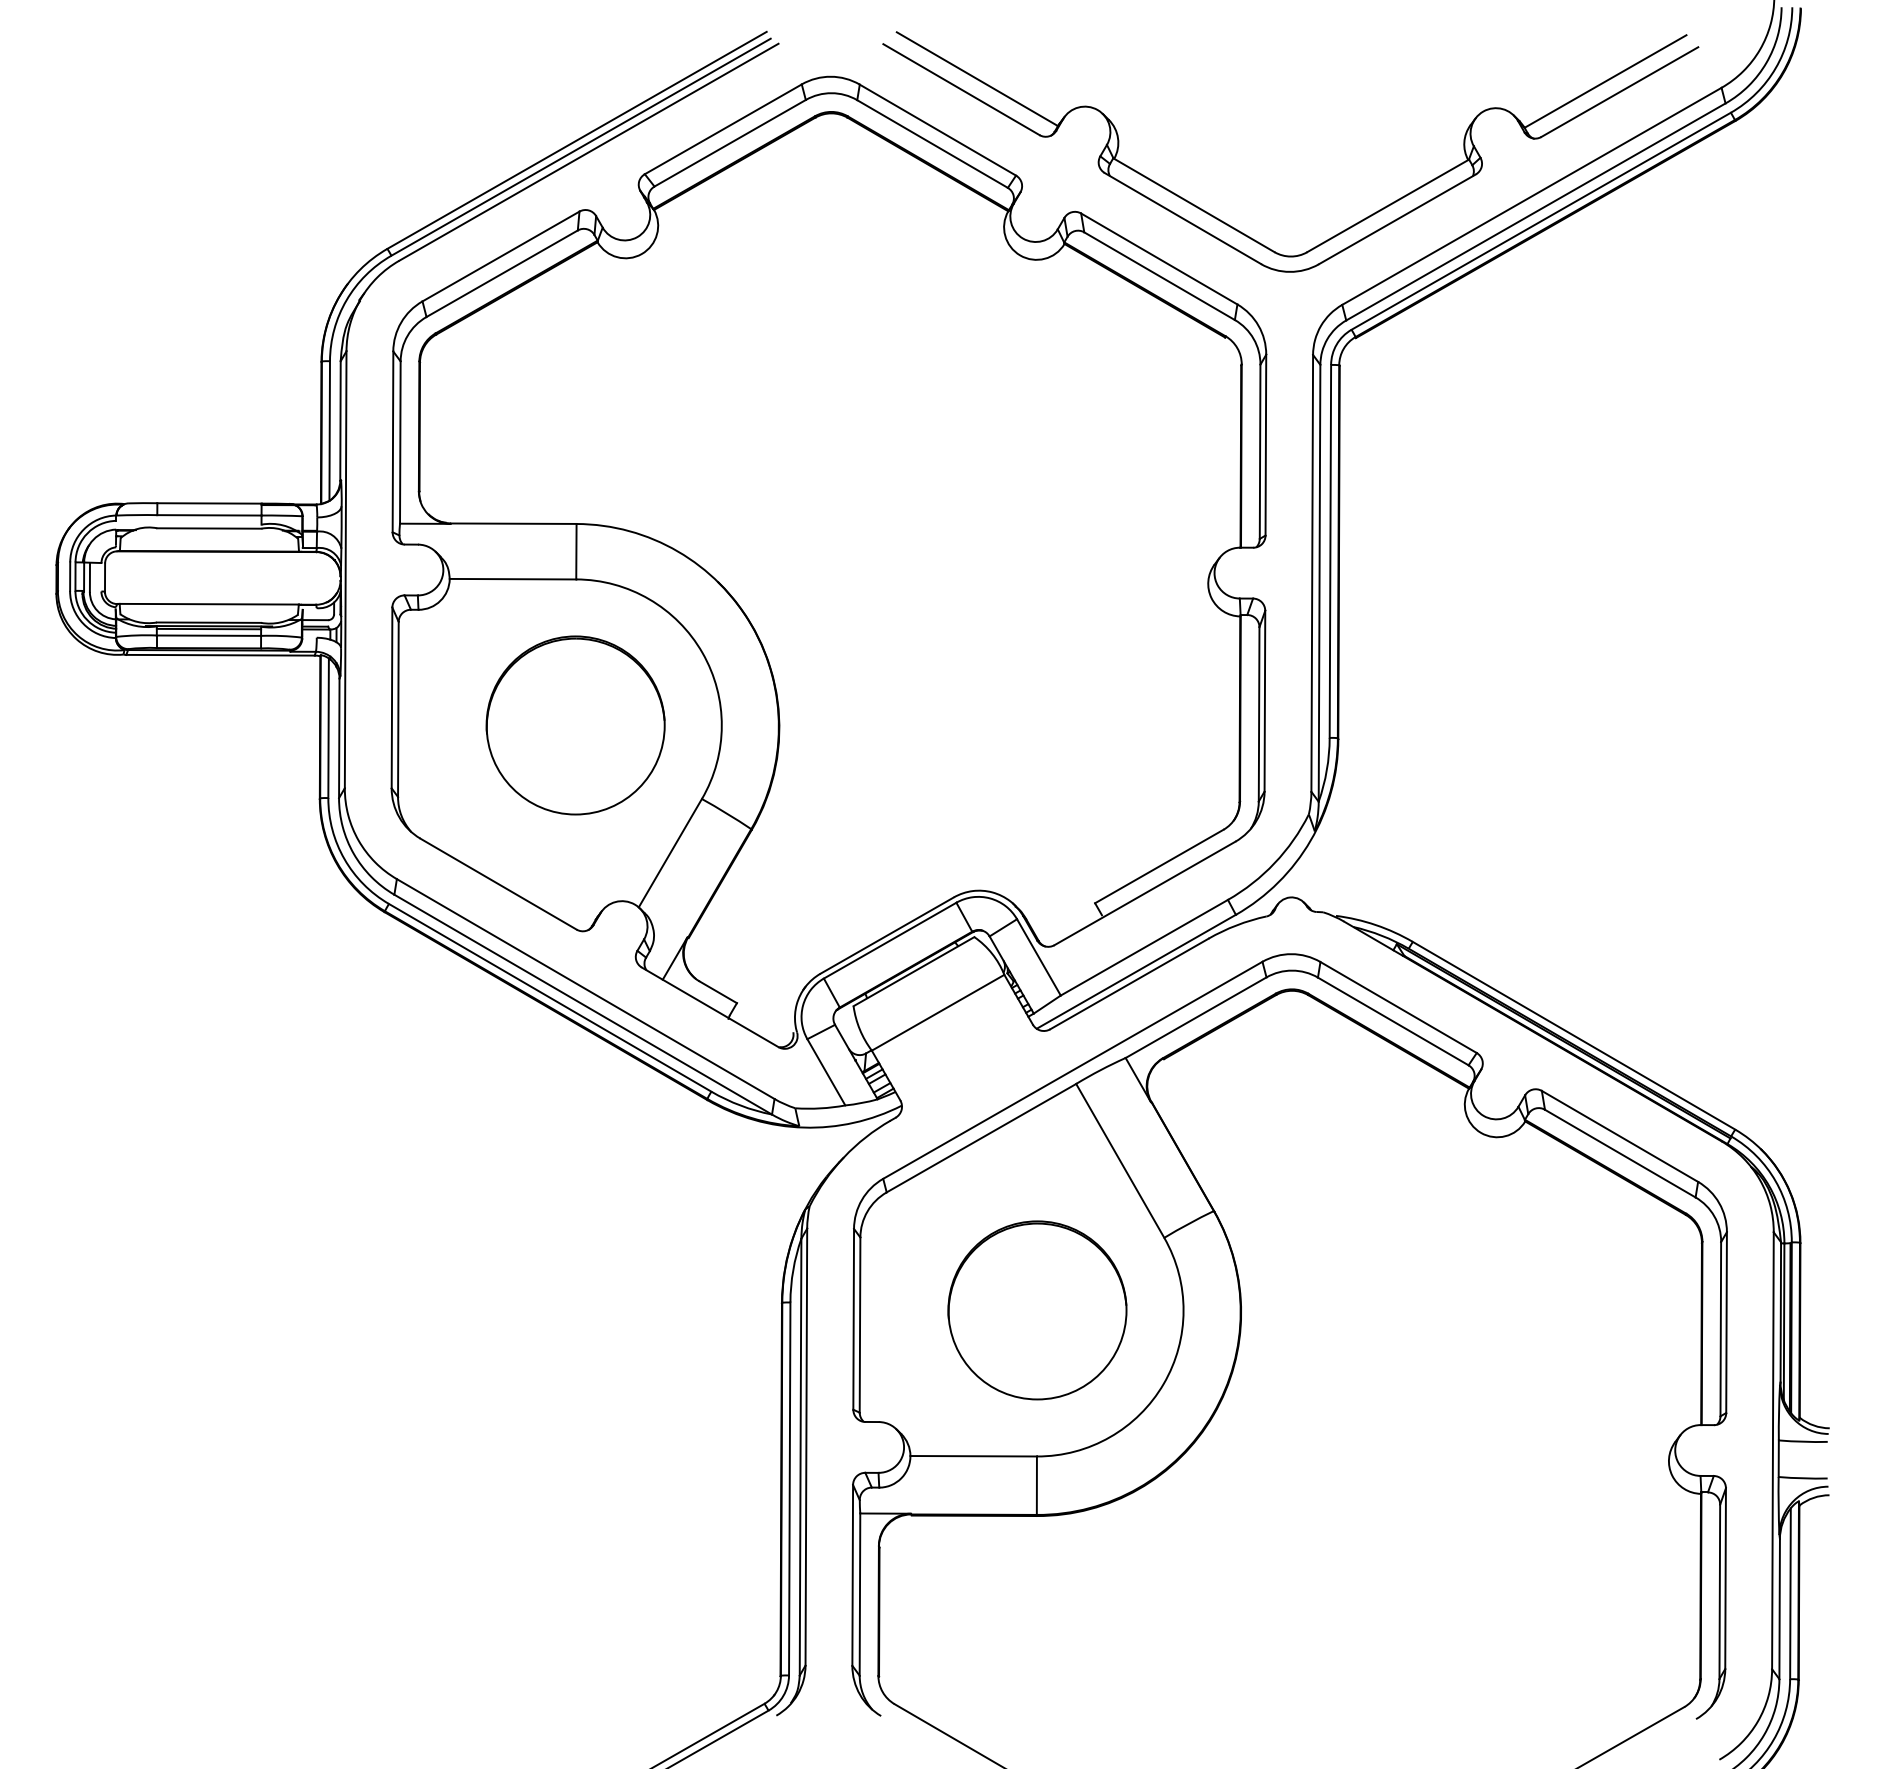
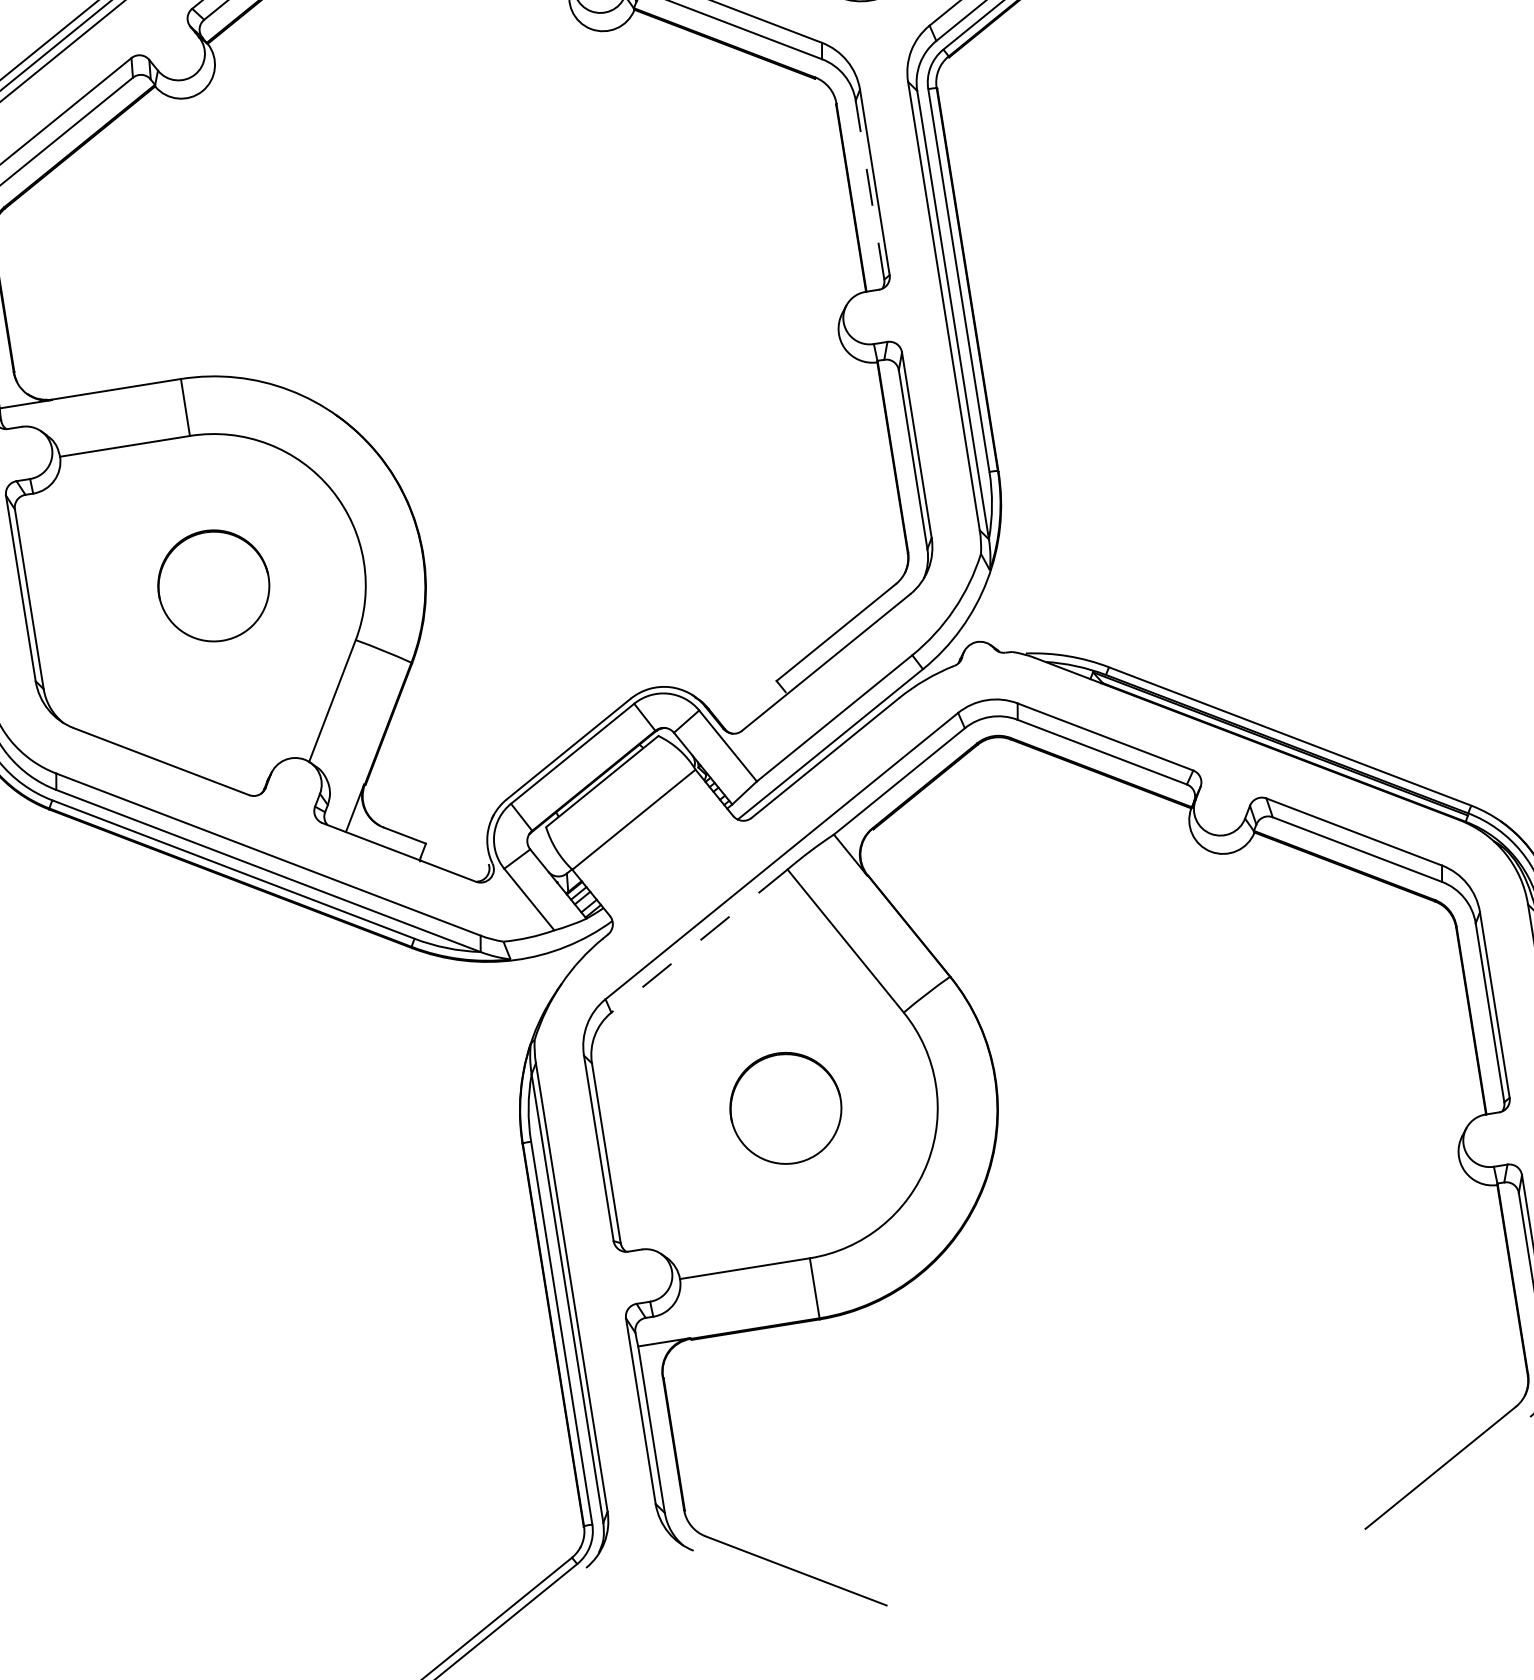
line: (1260, 451) -> (870, 189), solid -> dashed
part: (575, 725) -> (213, 585), size x0.6
line: (981, 1138) -> (699, 941), solid -> dashed
part: (1037, 1310) -> (785, 1108), size x0.6

